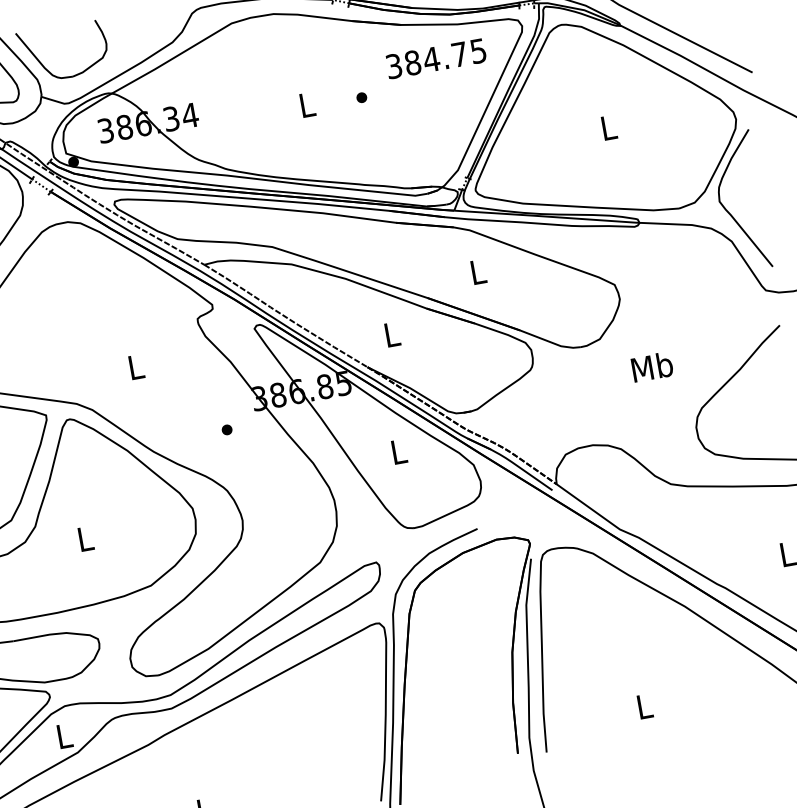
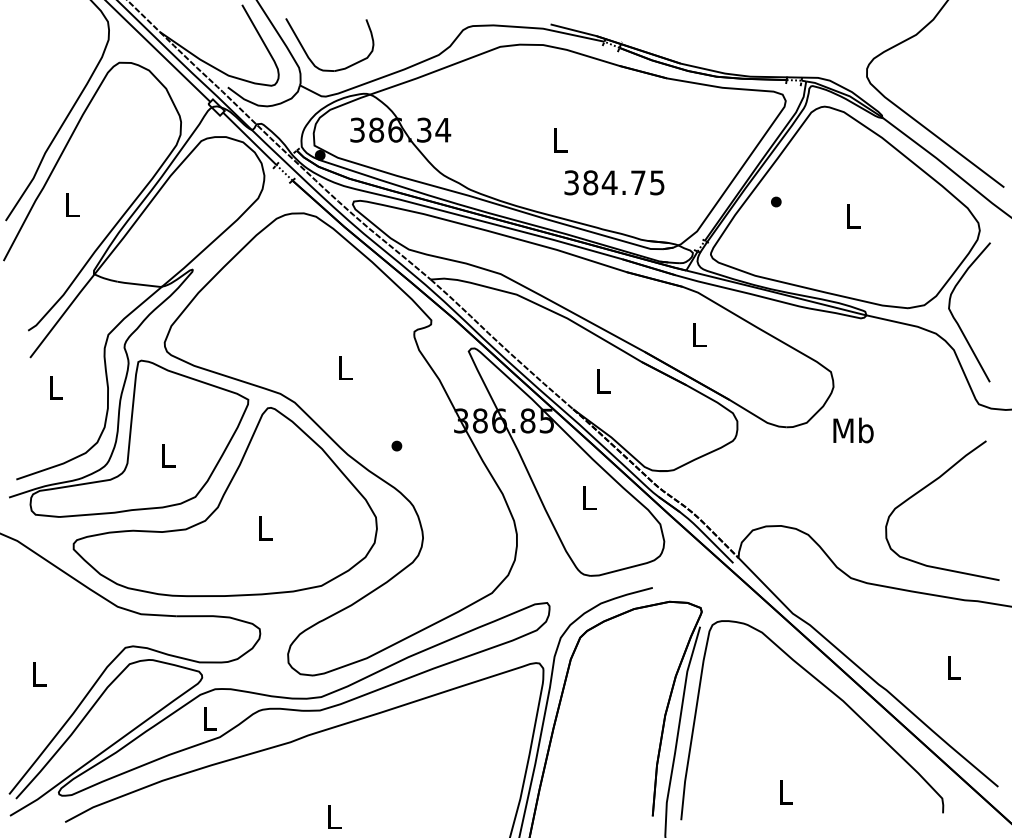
text: (436, 58) -> (614, 182), moved
part: (361, 97) -> (776, 201), moved
text: (652, 367) -> (853, 430), moved
part: (226, 429) -> (396, 445), moved

